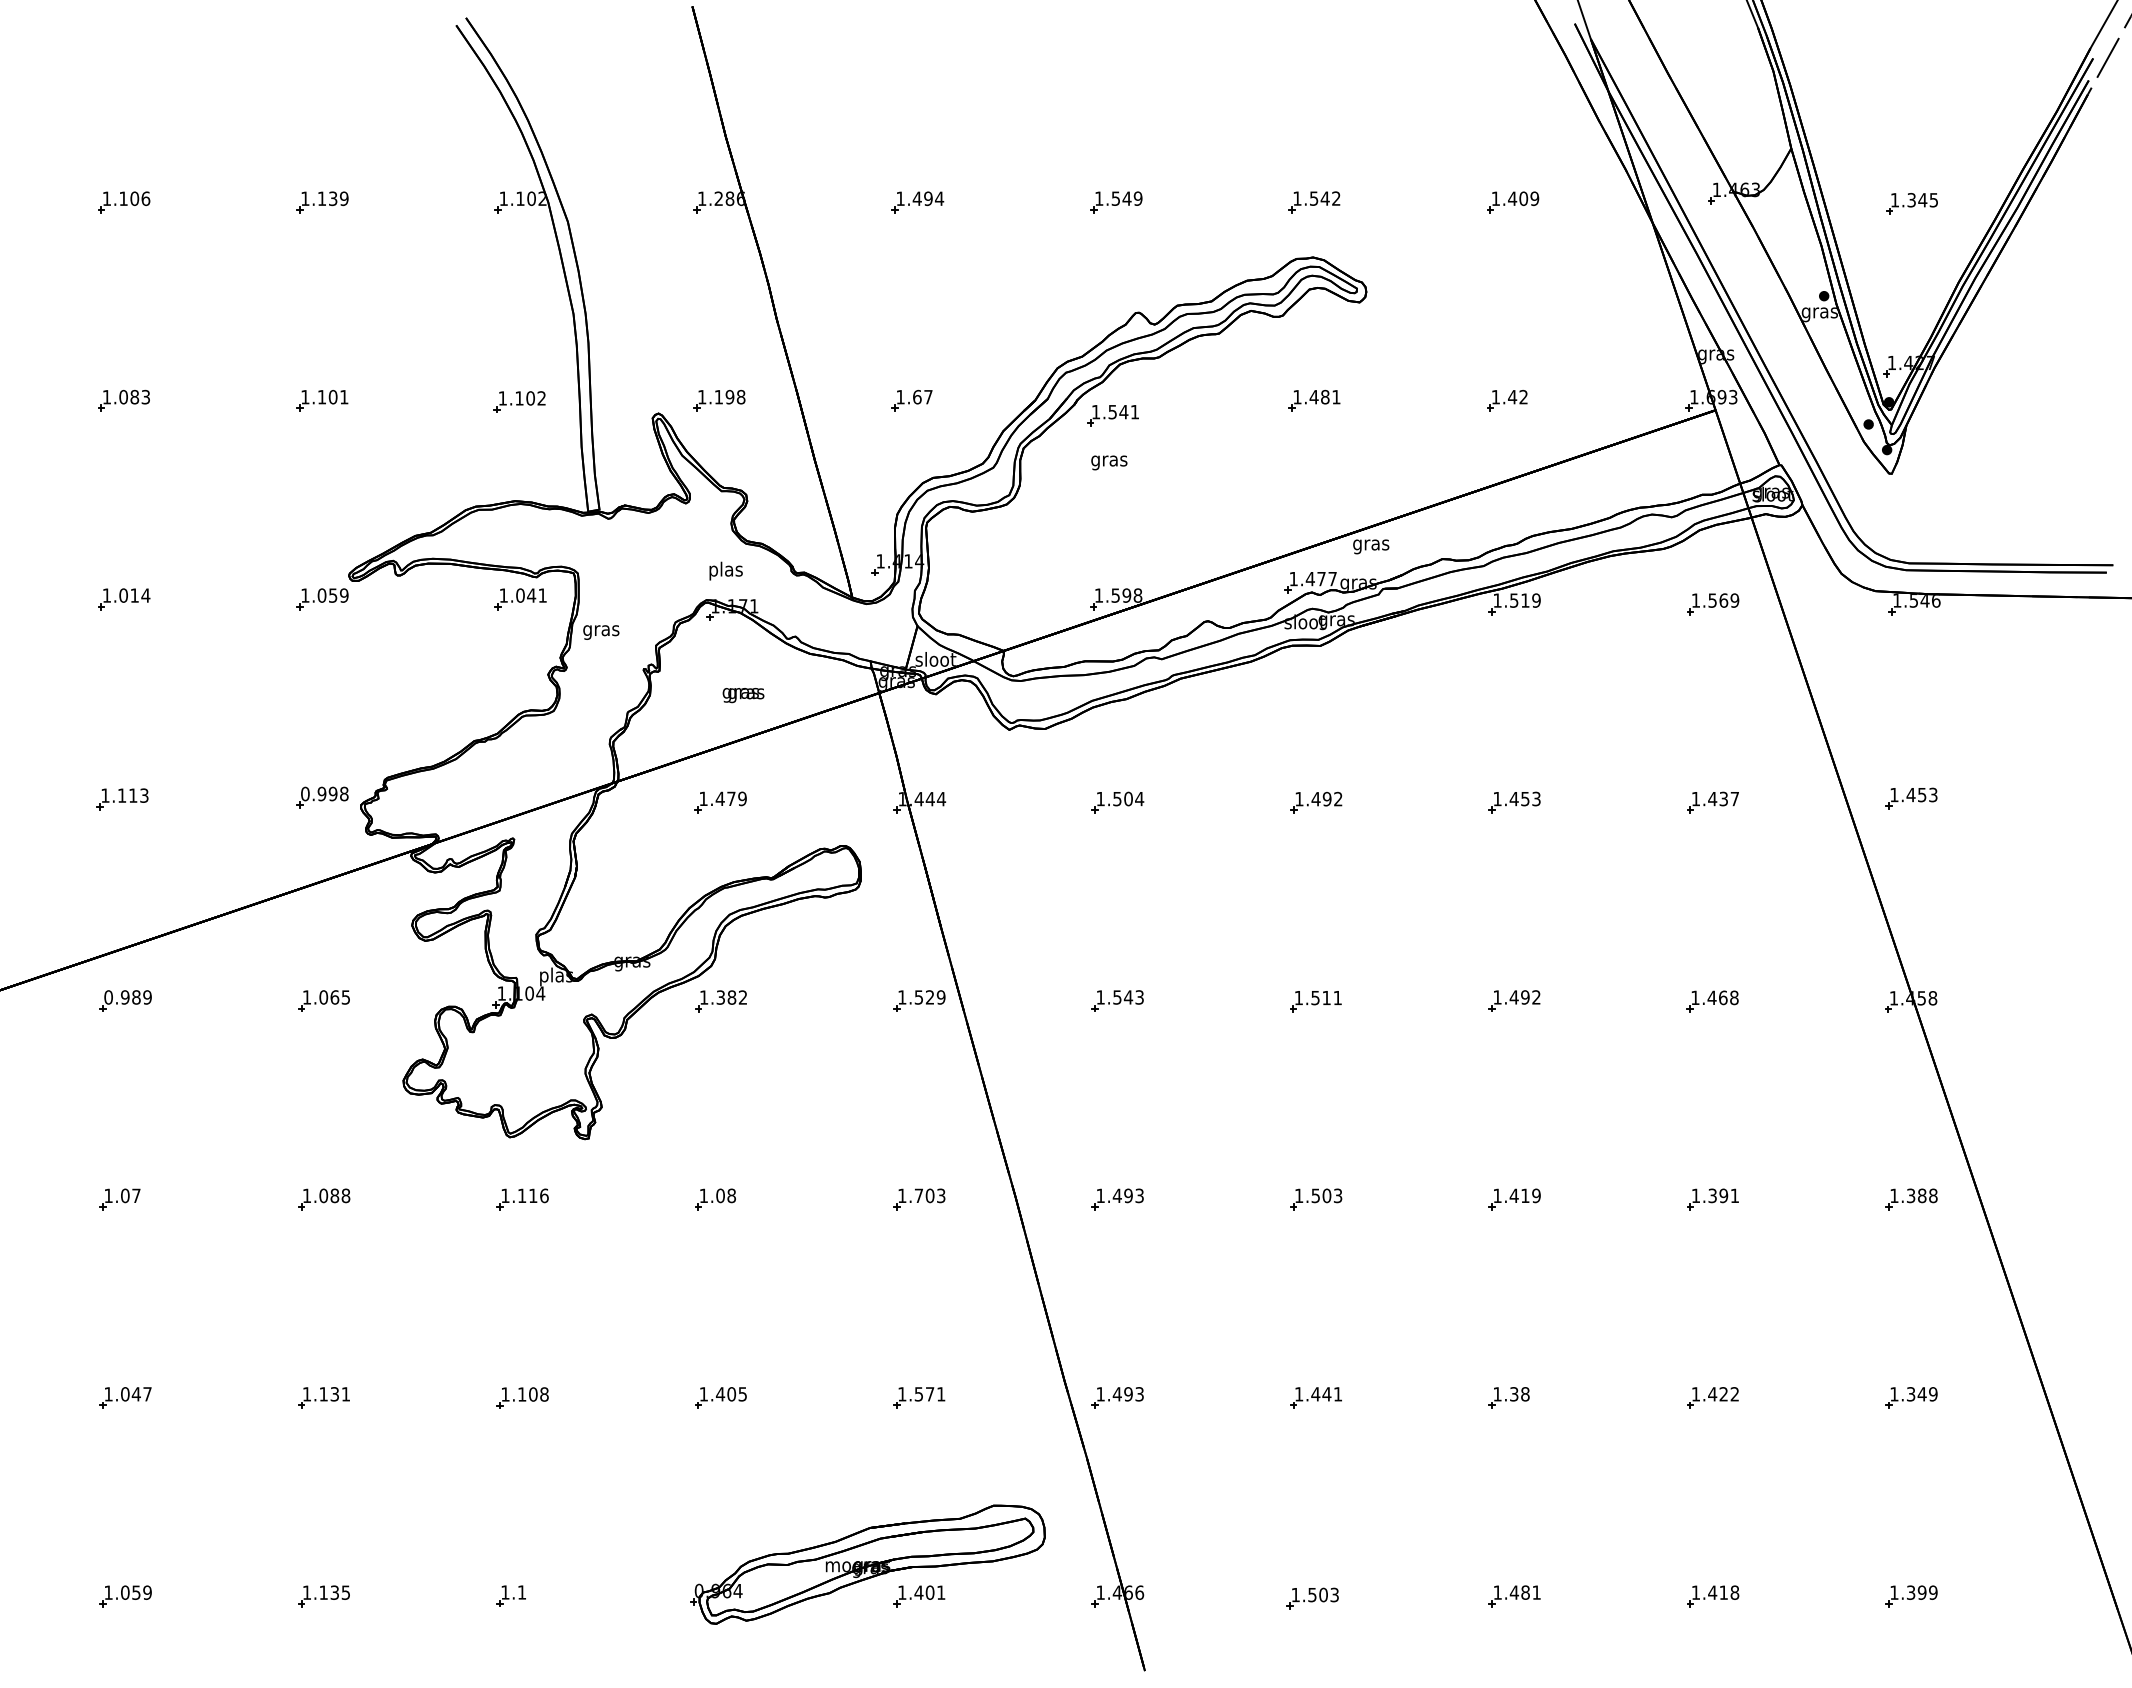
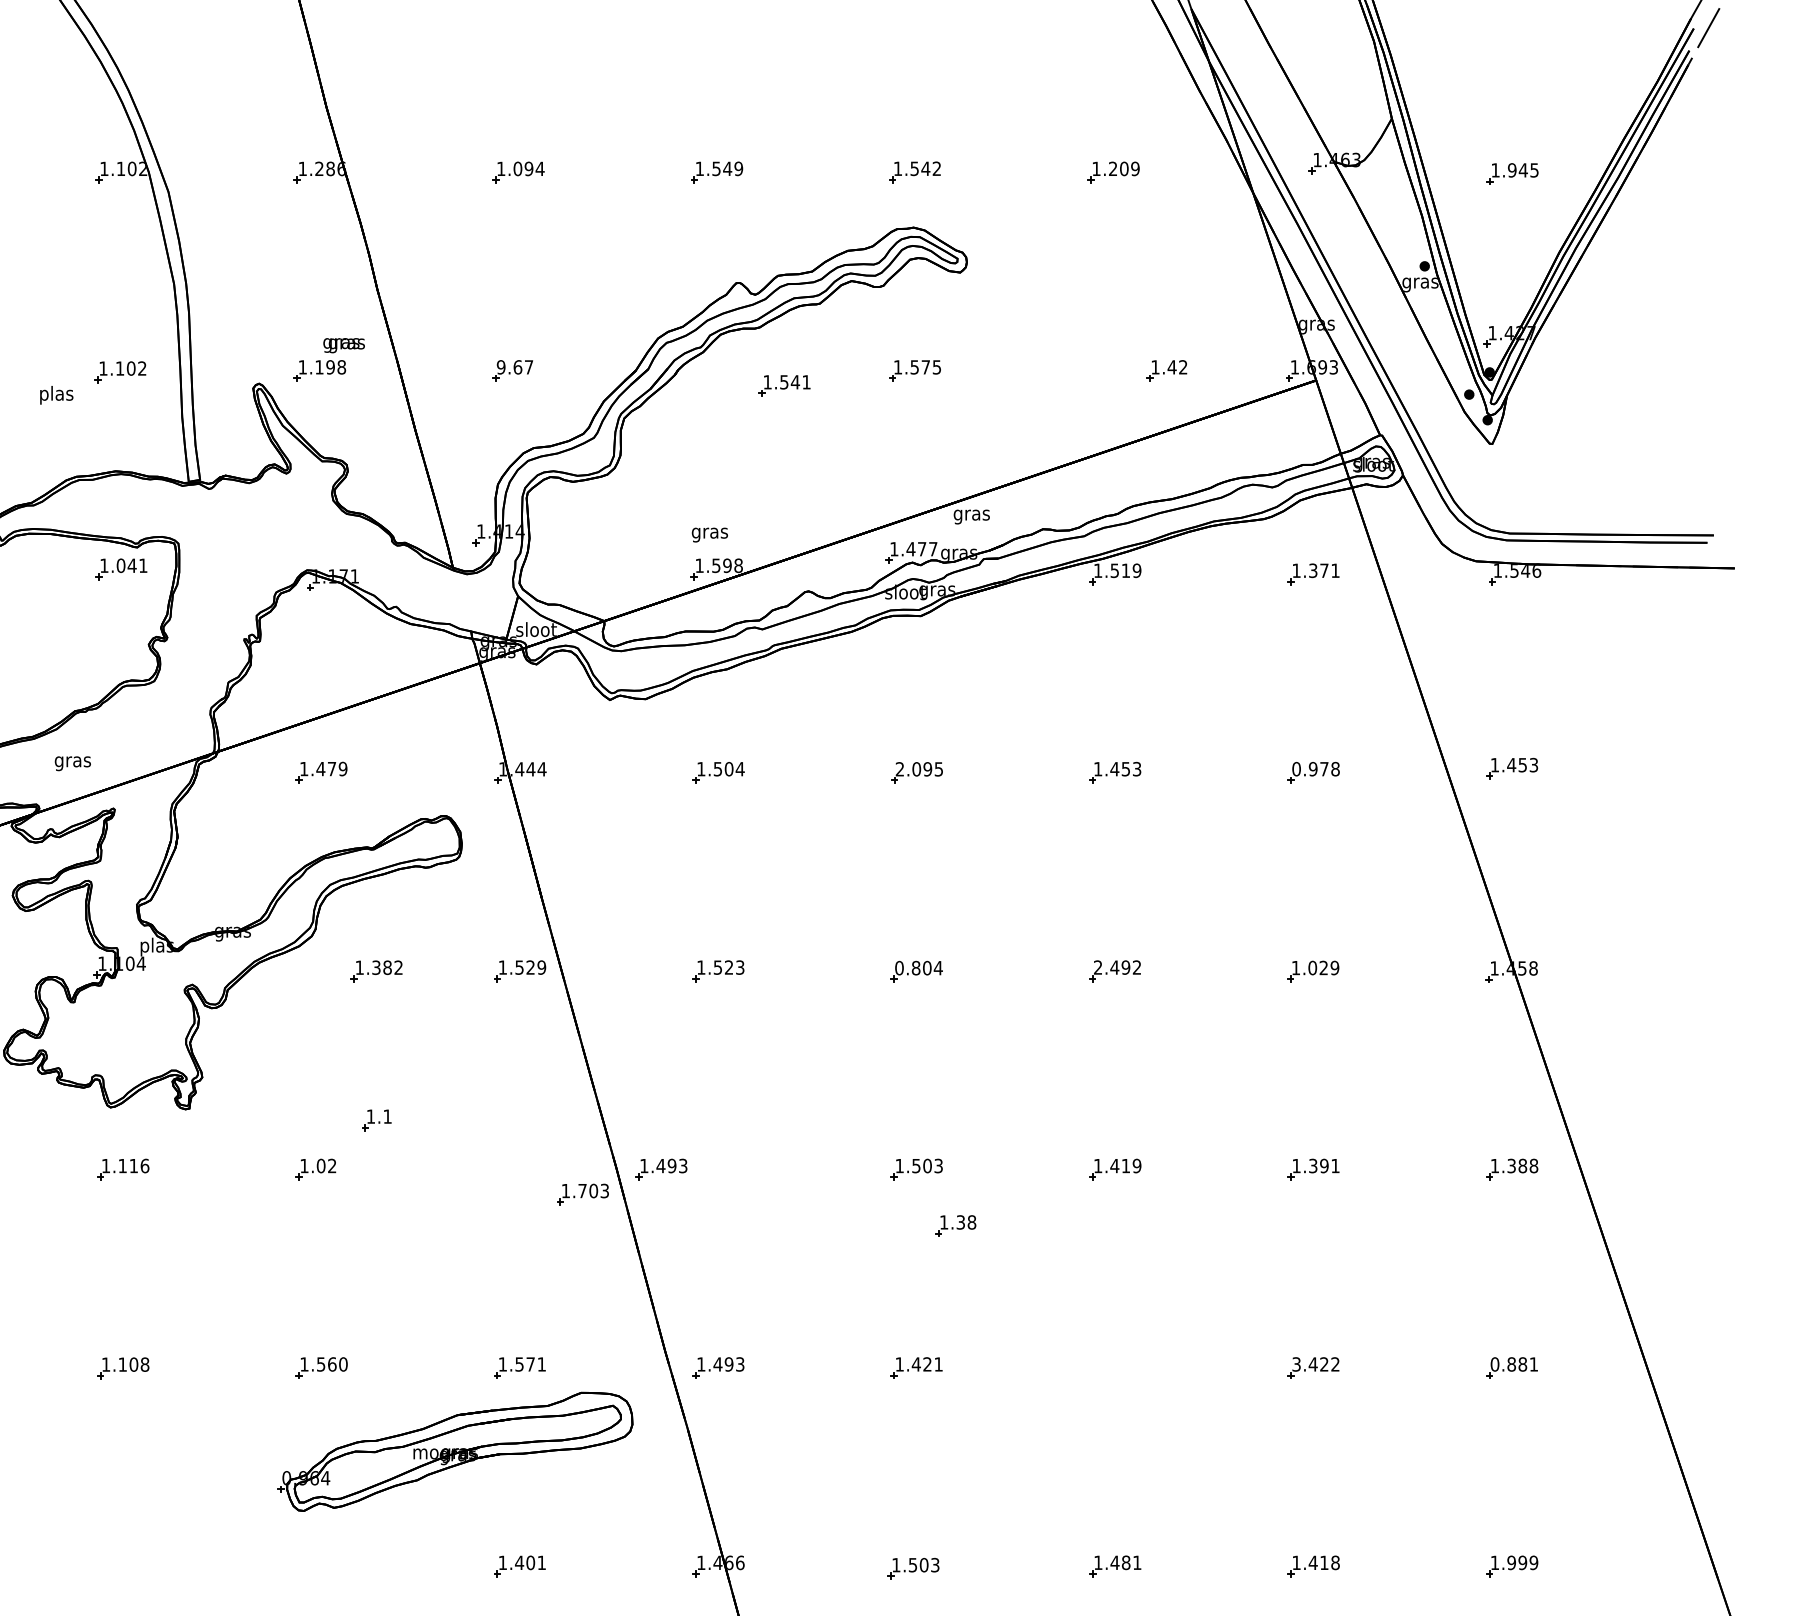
text: (916, 198) -> (517, 168), 1.494 -> 1.094
text: (1512, 198) -> (1113, 168), 1.409 -> 1.209
text: (1911, 200) -> (1512, 170), 1.345 -> 1.945
text: (900, 396) -> (501, 366), 1.67 -> 9.67
text: (1324, 396) -> (925, 366), 1.481 -> 1.575
part: (1507, 400) -> (1167, 370), moved
part: (1112, 415) -> (784, 385), moved
text: (1109, 462) -> (710, 534), moved
text: (725, 570) -> (56, 394), moved
text: (1723, 600) -> (1324, 570), 1.569 -> 1.371
text: (601, 632) -> (73, 763), moved
text: (743, 695) -> (344, 345), moved
text: (1318, 798) -> (919, 768), 1.492 -> 2.095
text: (1715, 798) -> (1316, 768), 1.437 -> 0.978
text: (1128, 997) -> (729, 967), 1.543 -> 1.523
text: (1318, 997) -> (919, 967), 1.511 -> 0.804
text: (1497, 997) -> (1098, 967), 1.492 -> 2.492
text: (1722, 997) -> (1323, 967), 1.468 -> 1.029
part: (720, 1001) -> (376, 971), moved
text: (731, 1195) -> (332, 1165), 1.08 -> 1.02
part: (919, 1199) -> (583, 1194), moved
part: (1117, 1199) -> (661, 1169), moved
text: (731, 1394) -> (332, 1364), 1.405 -> 1.560
text: (1326, 1394) -> (927, 1364), 1.441 -> 1.421
text: (1695, 1394) -> (1296, 1364), 1.422 -> 3.422
text: (1913, 1394) -> (1514, 1364), 1.349 -> 0.881
part: (1508, 1397) -> (955, 1225), moved
part: (867, 1564) -> (455, 1451), moved
text: (1910, 1592) -> (1511, 1562), 1.399 -> 1.999
part: (510, 1595) -> (376, 1119), moved

